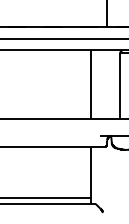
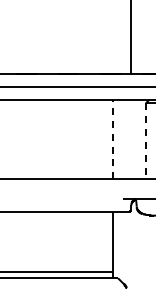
line: (90, 84) -> (112, 139), solid -> dashed
line: (119, 85) -> (145, 141), solid -> dashed

